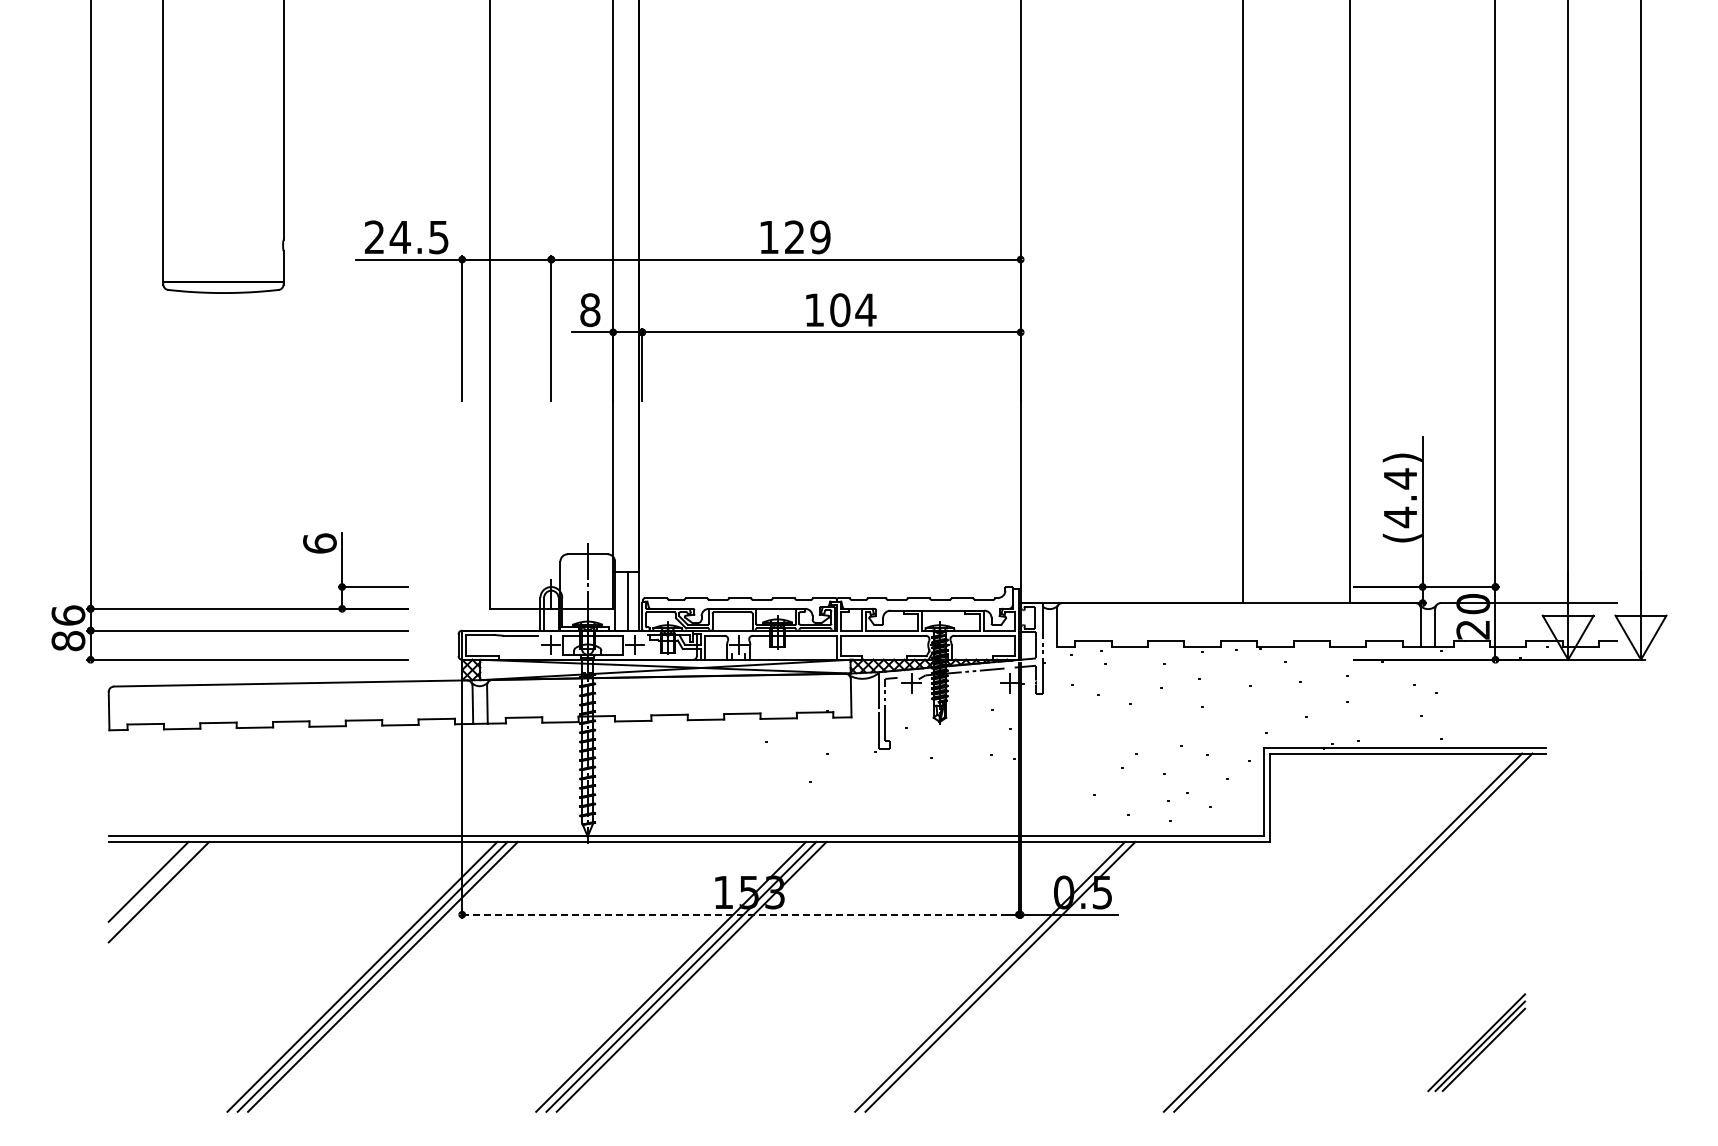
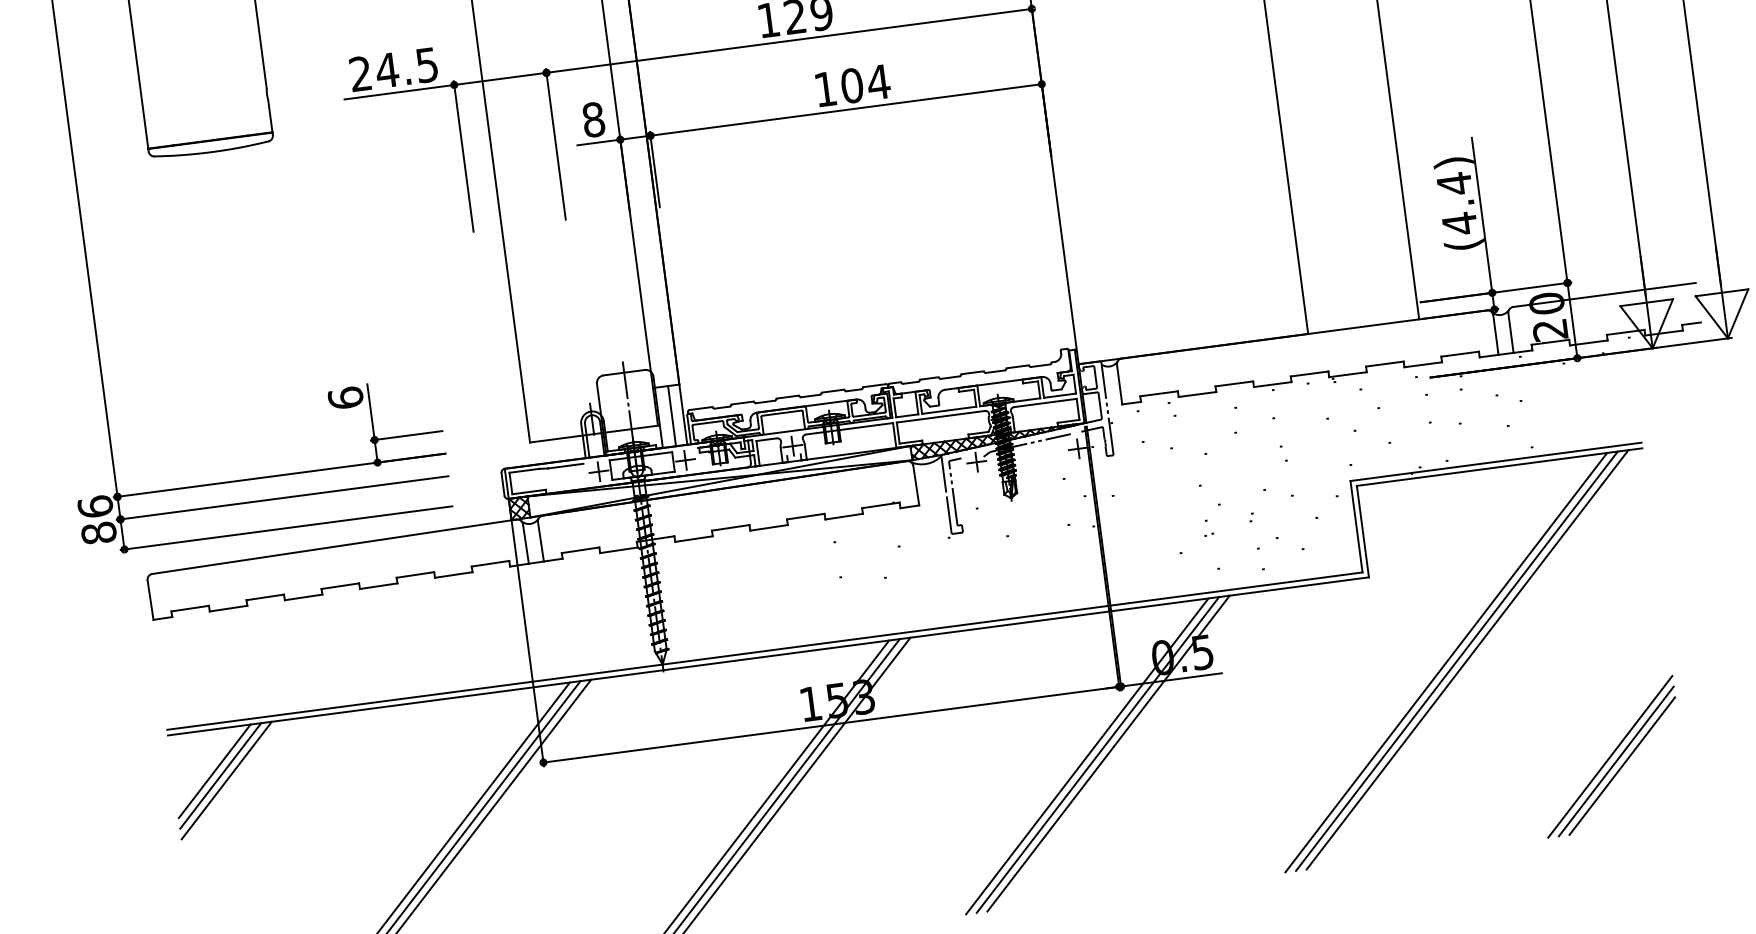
line: (153, 886) -> (220, 775), added
line: (740, 914) -> (831, 724), dashed -> solid
line: (1332, 932) -> (1446, 662), added
line: (979, 976) -> (1086, 756), added
part: (1476, 1042) -> (1609, 756), size x1.43

